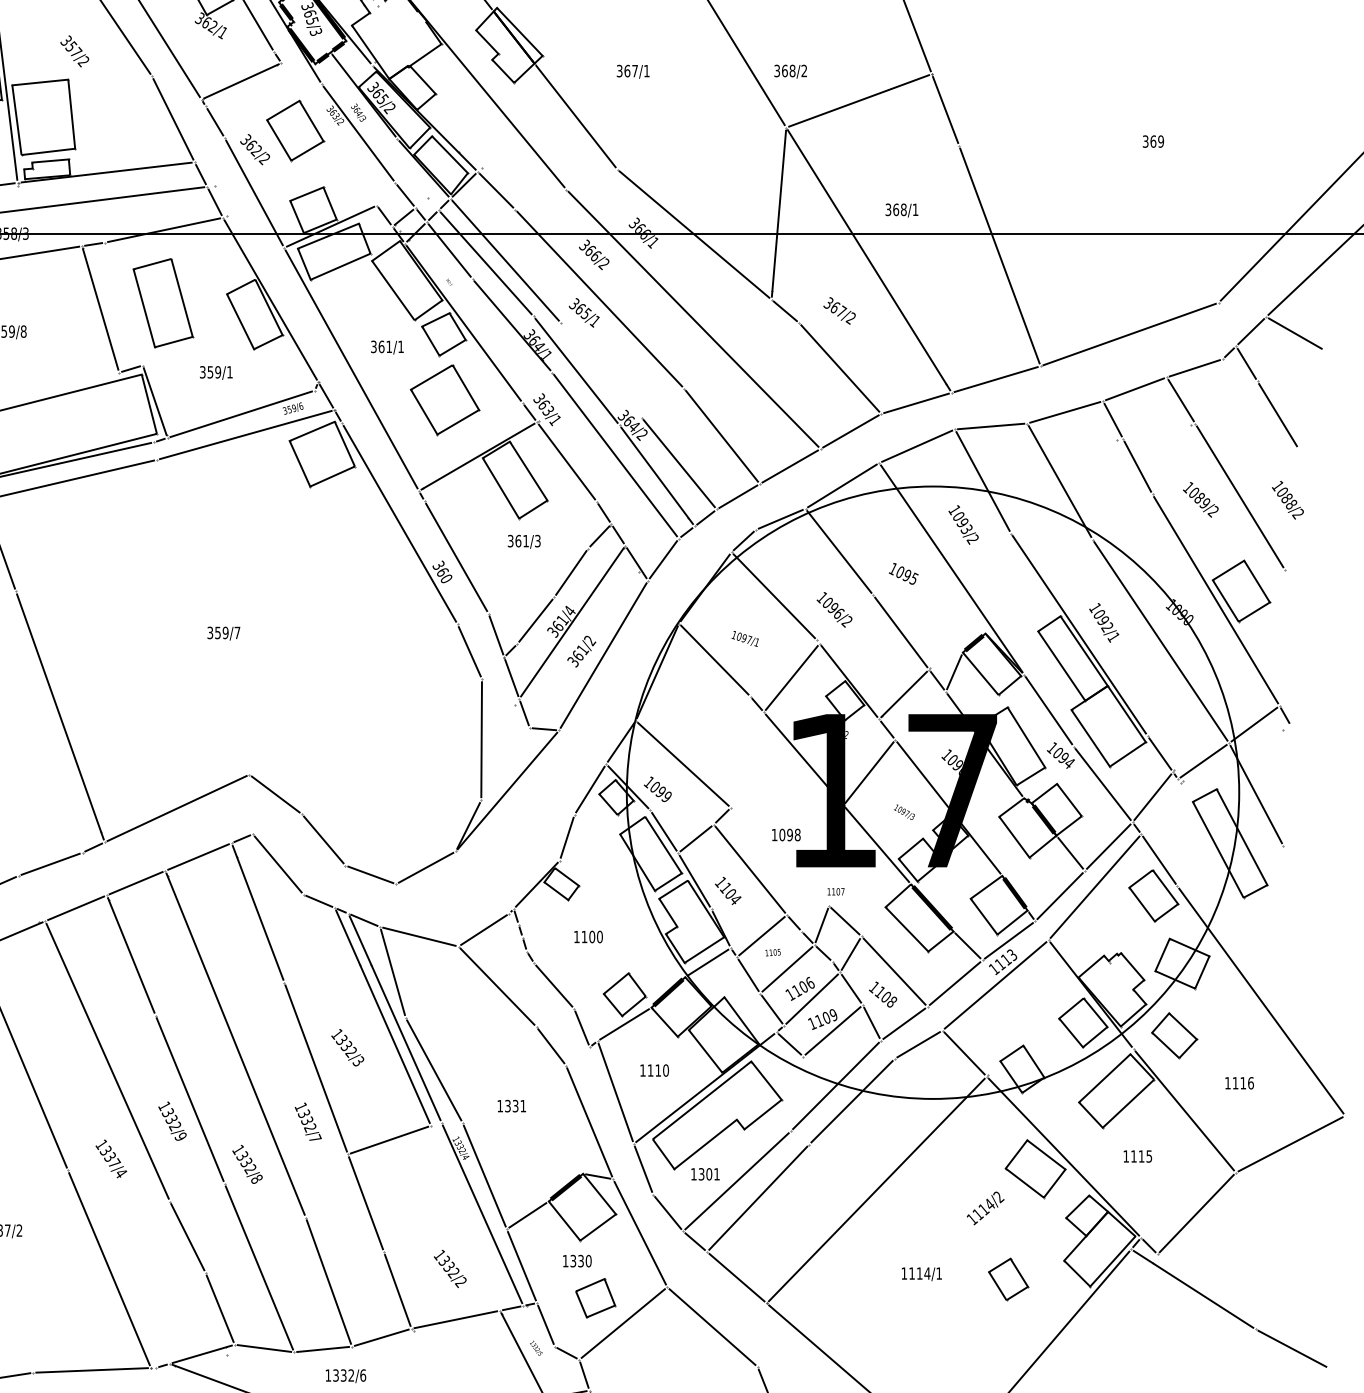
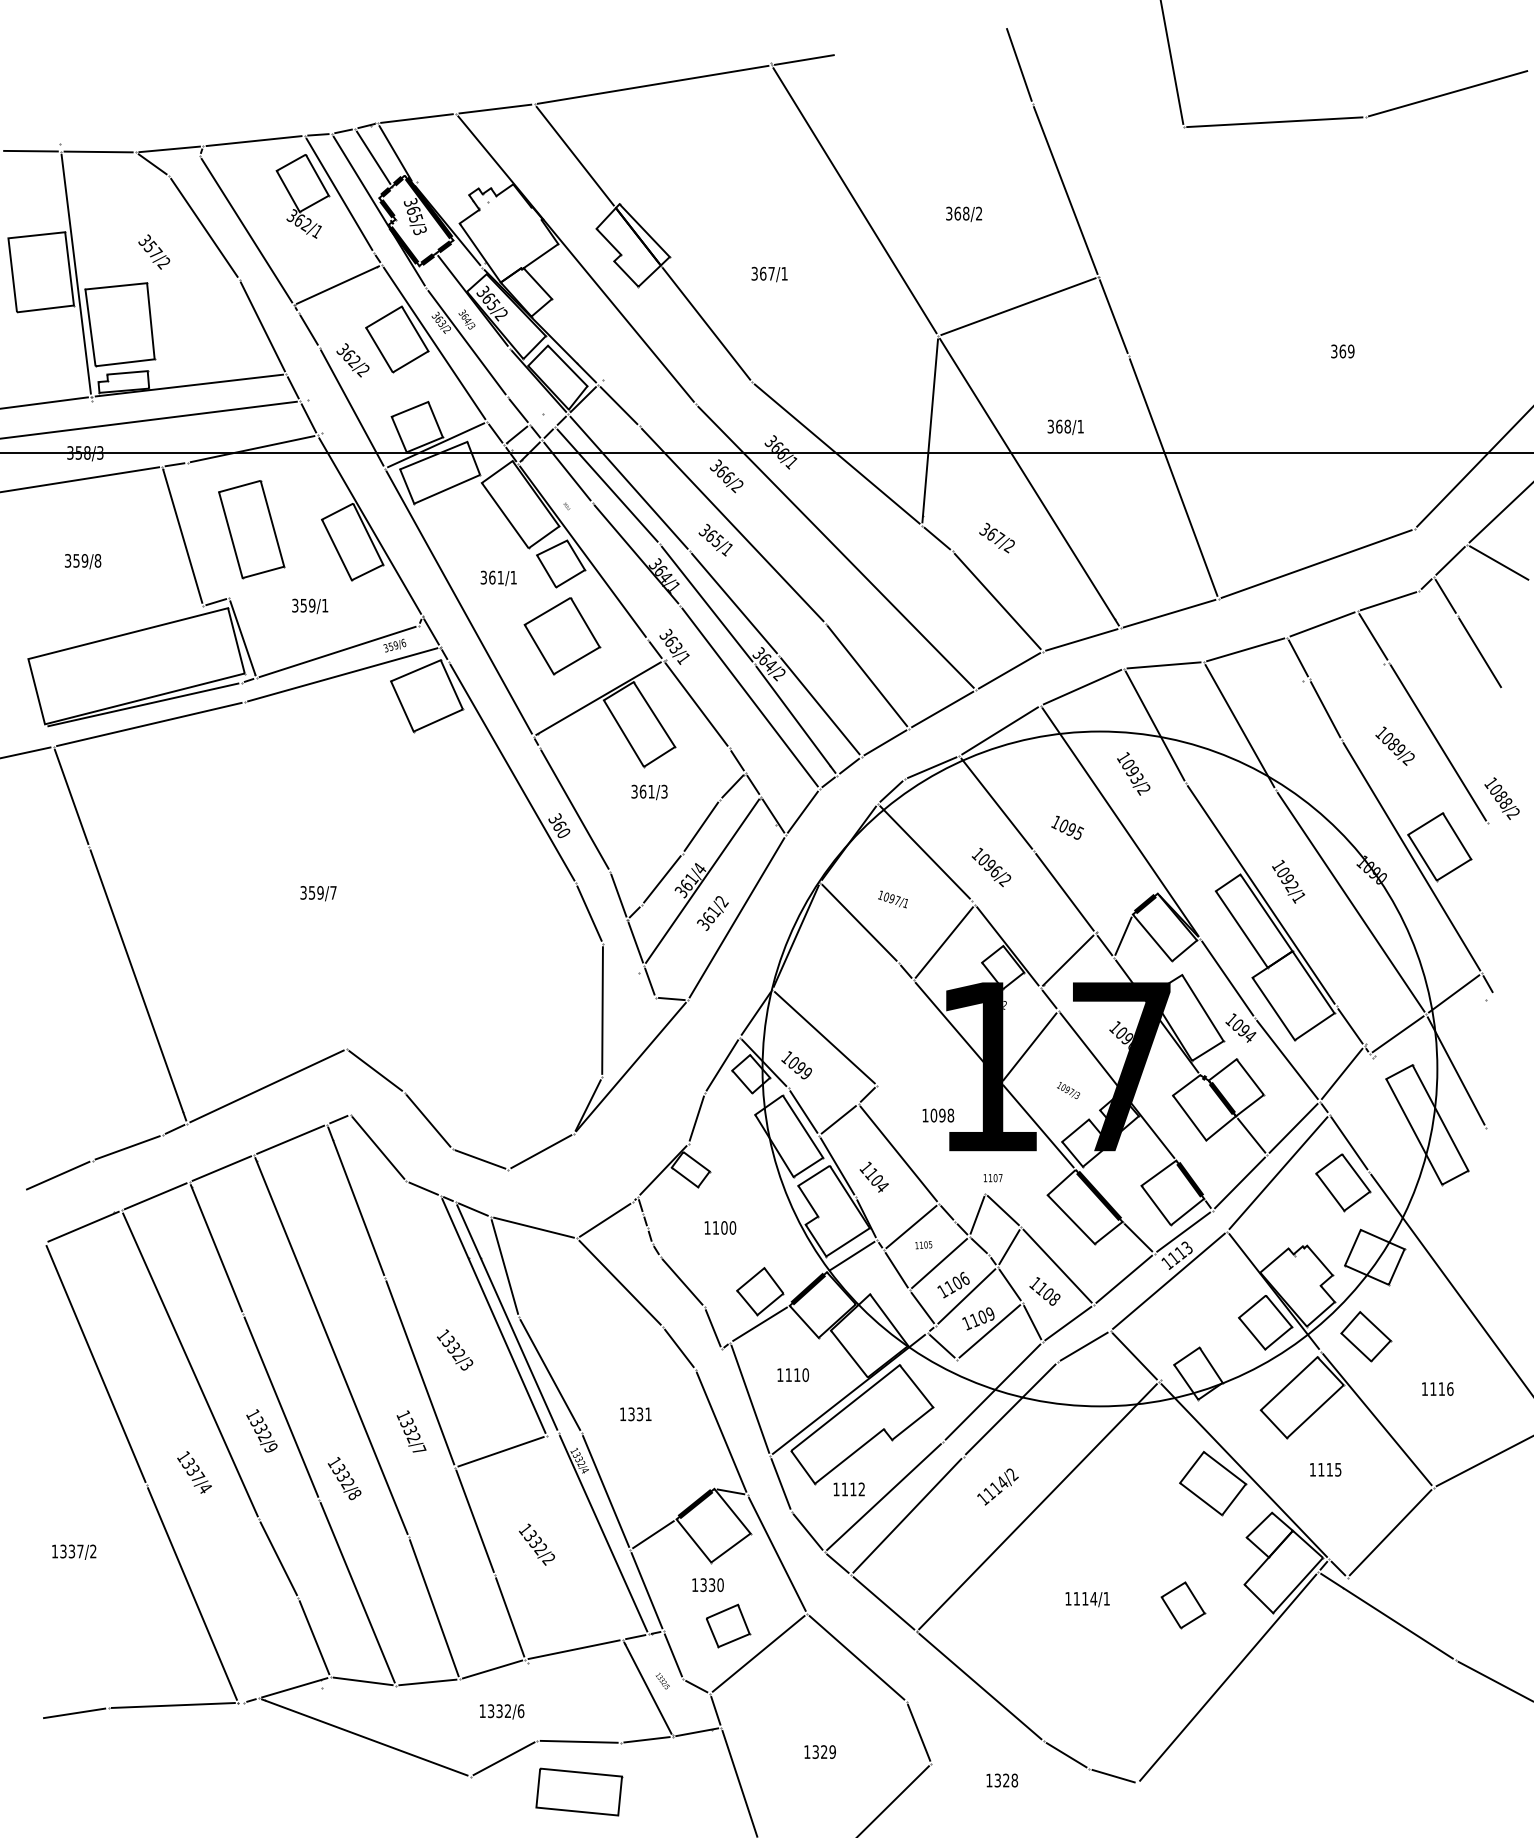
text: (791, 70) -> (964, 213), moved
line: (329, 134) -> (434, 343), added
line: (601, 370) -> (734, 603), added
text: (1287, 500) -> (1501, 798), moved
text: (708, 1174) -> (852, 1489), 1301 -> 1112
text: (985, 1207) -> (997, 1486), moved
text: (449, 1268) -> (536, 1544), moved
text: (346, 1375) -> (502, 1711), moved

